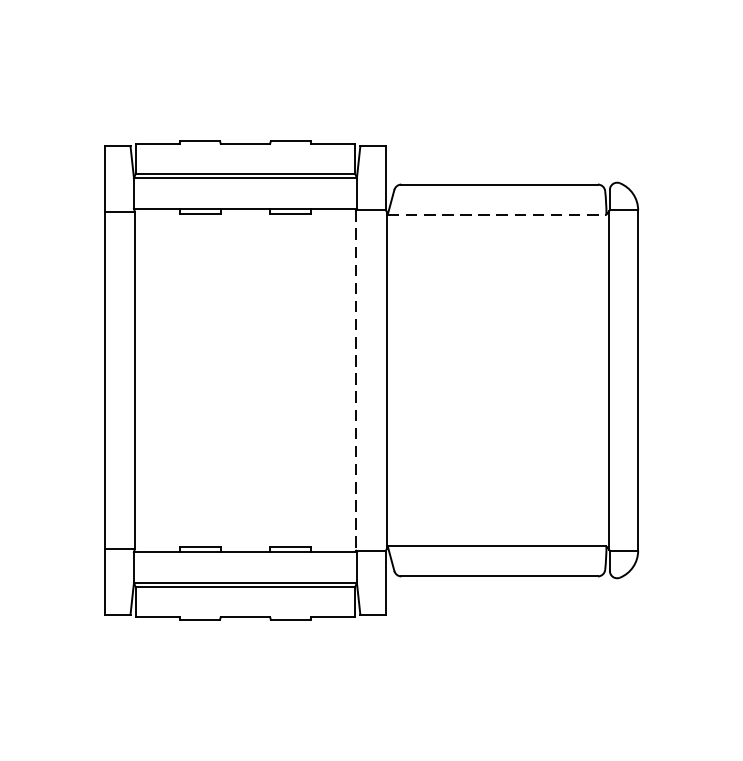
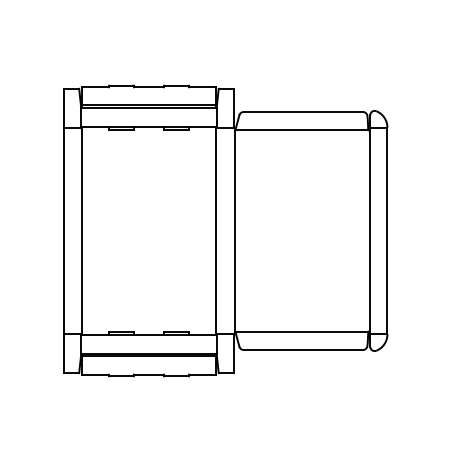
line: (498, 215) -> (302, 130), dashed -> solid
line: (356, 381) -> (216, 231), dashed -> solid

